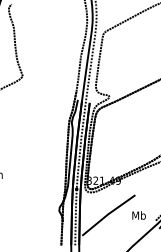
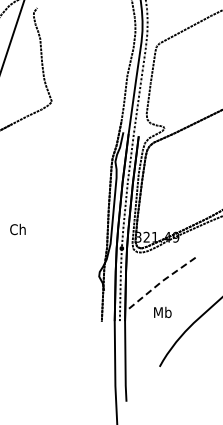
line: (108, 214) -> (162, 280), solid -> dashed
text: (138, 214) -> (162, 311), moved

